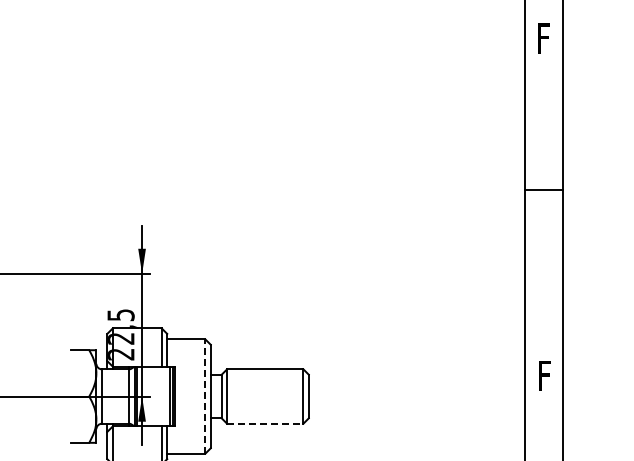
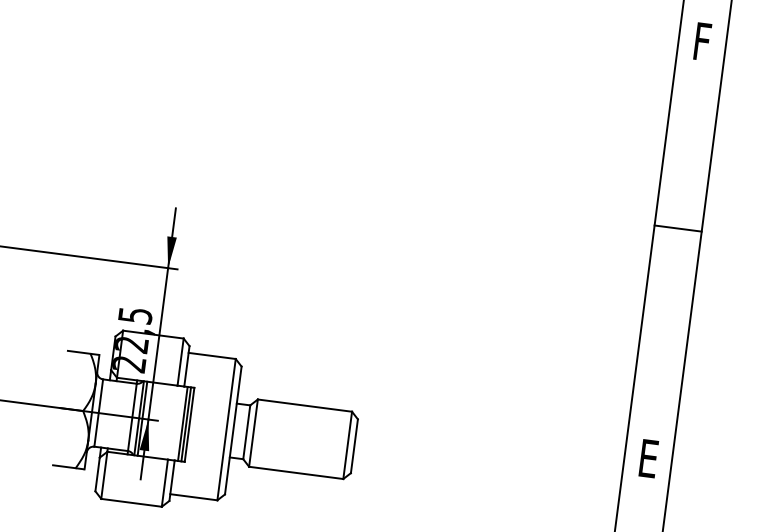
text: (544, 375) -> (648, 458), F -> E
line: (205, 396) -> (226, 429), dashed -> solid
line: (265, 423) -> (296, 472), dashed -> solid

